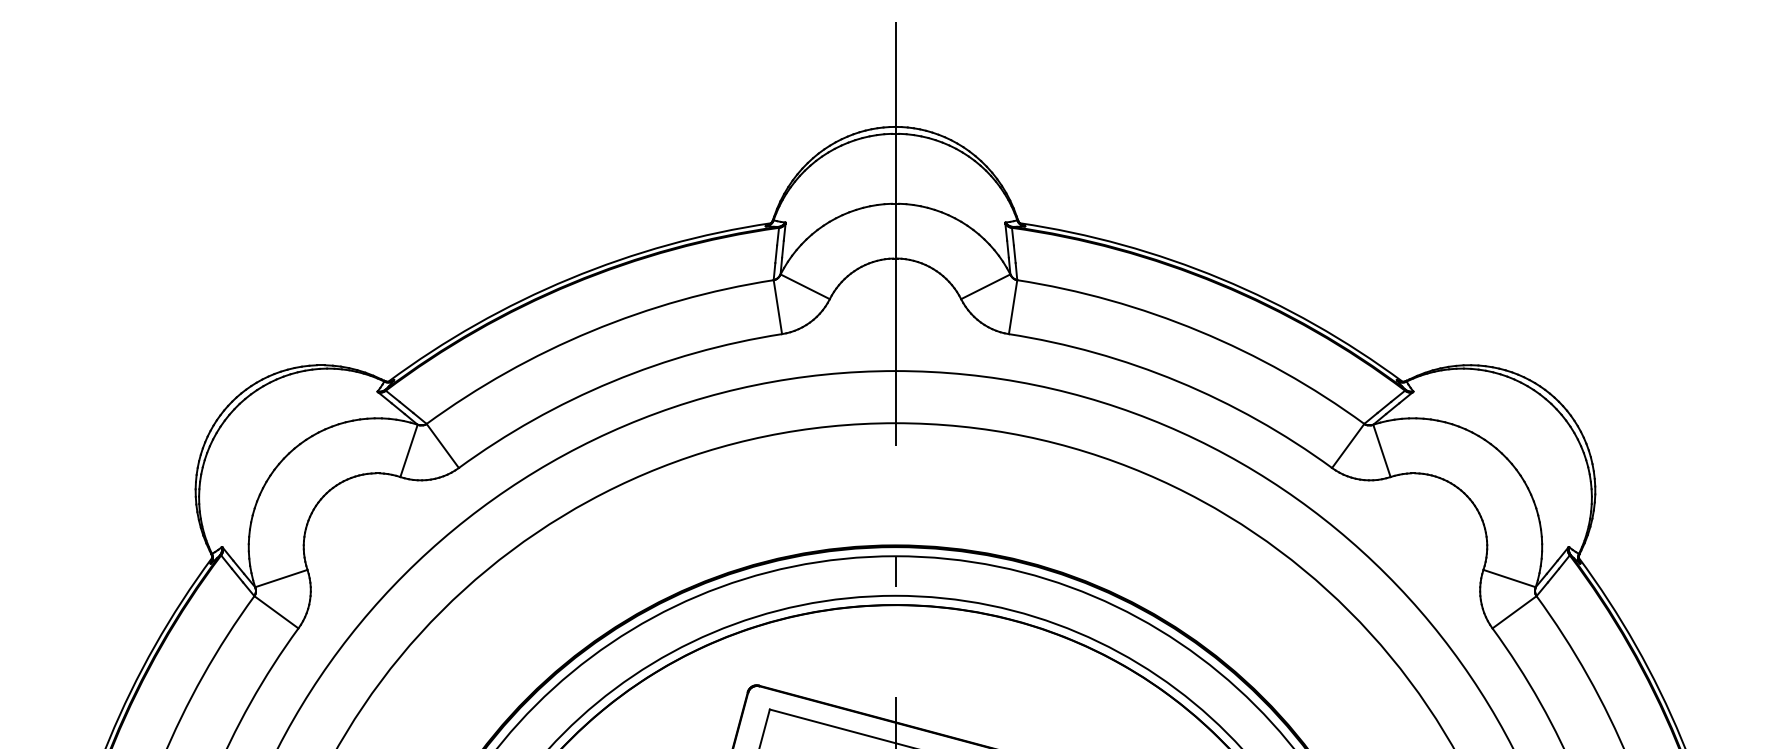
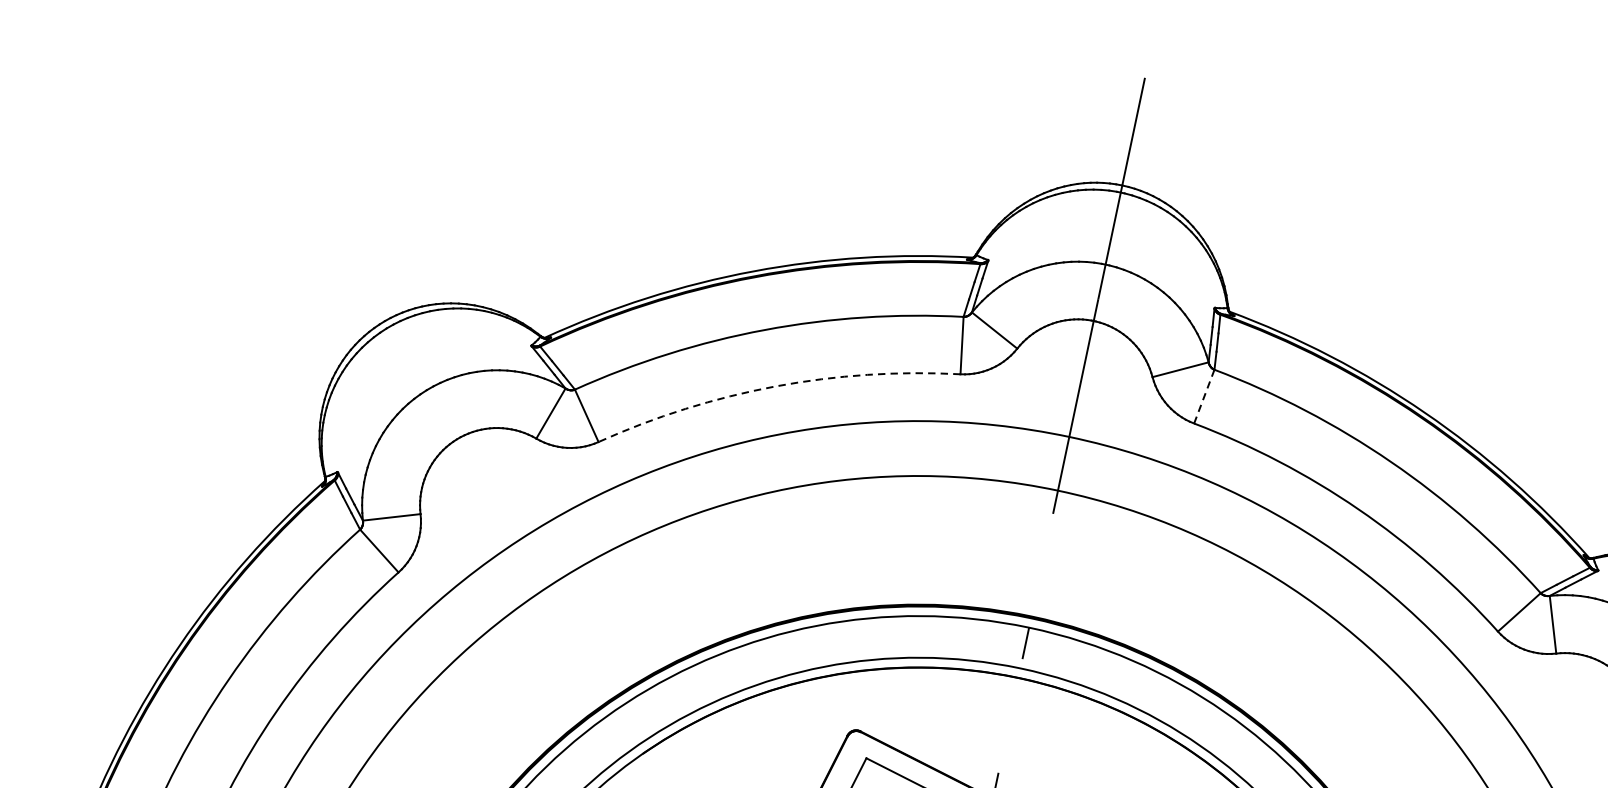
line: (1013, 307) -> (1204, 397), solid -> dashed
arc: (612, 381) -> (775, 386), solid -> dashed

